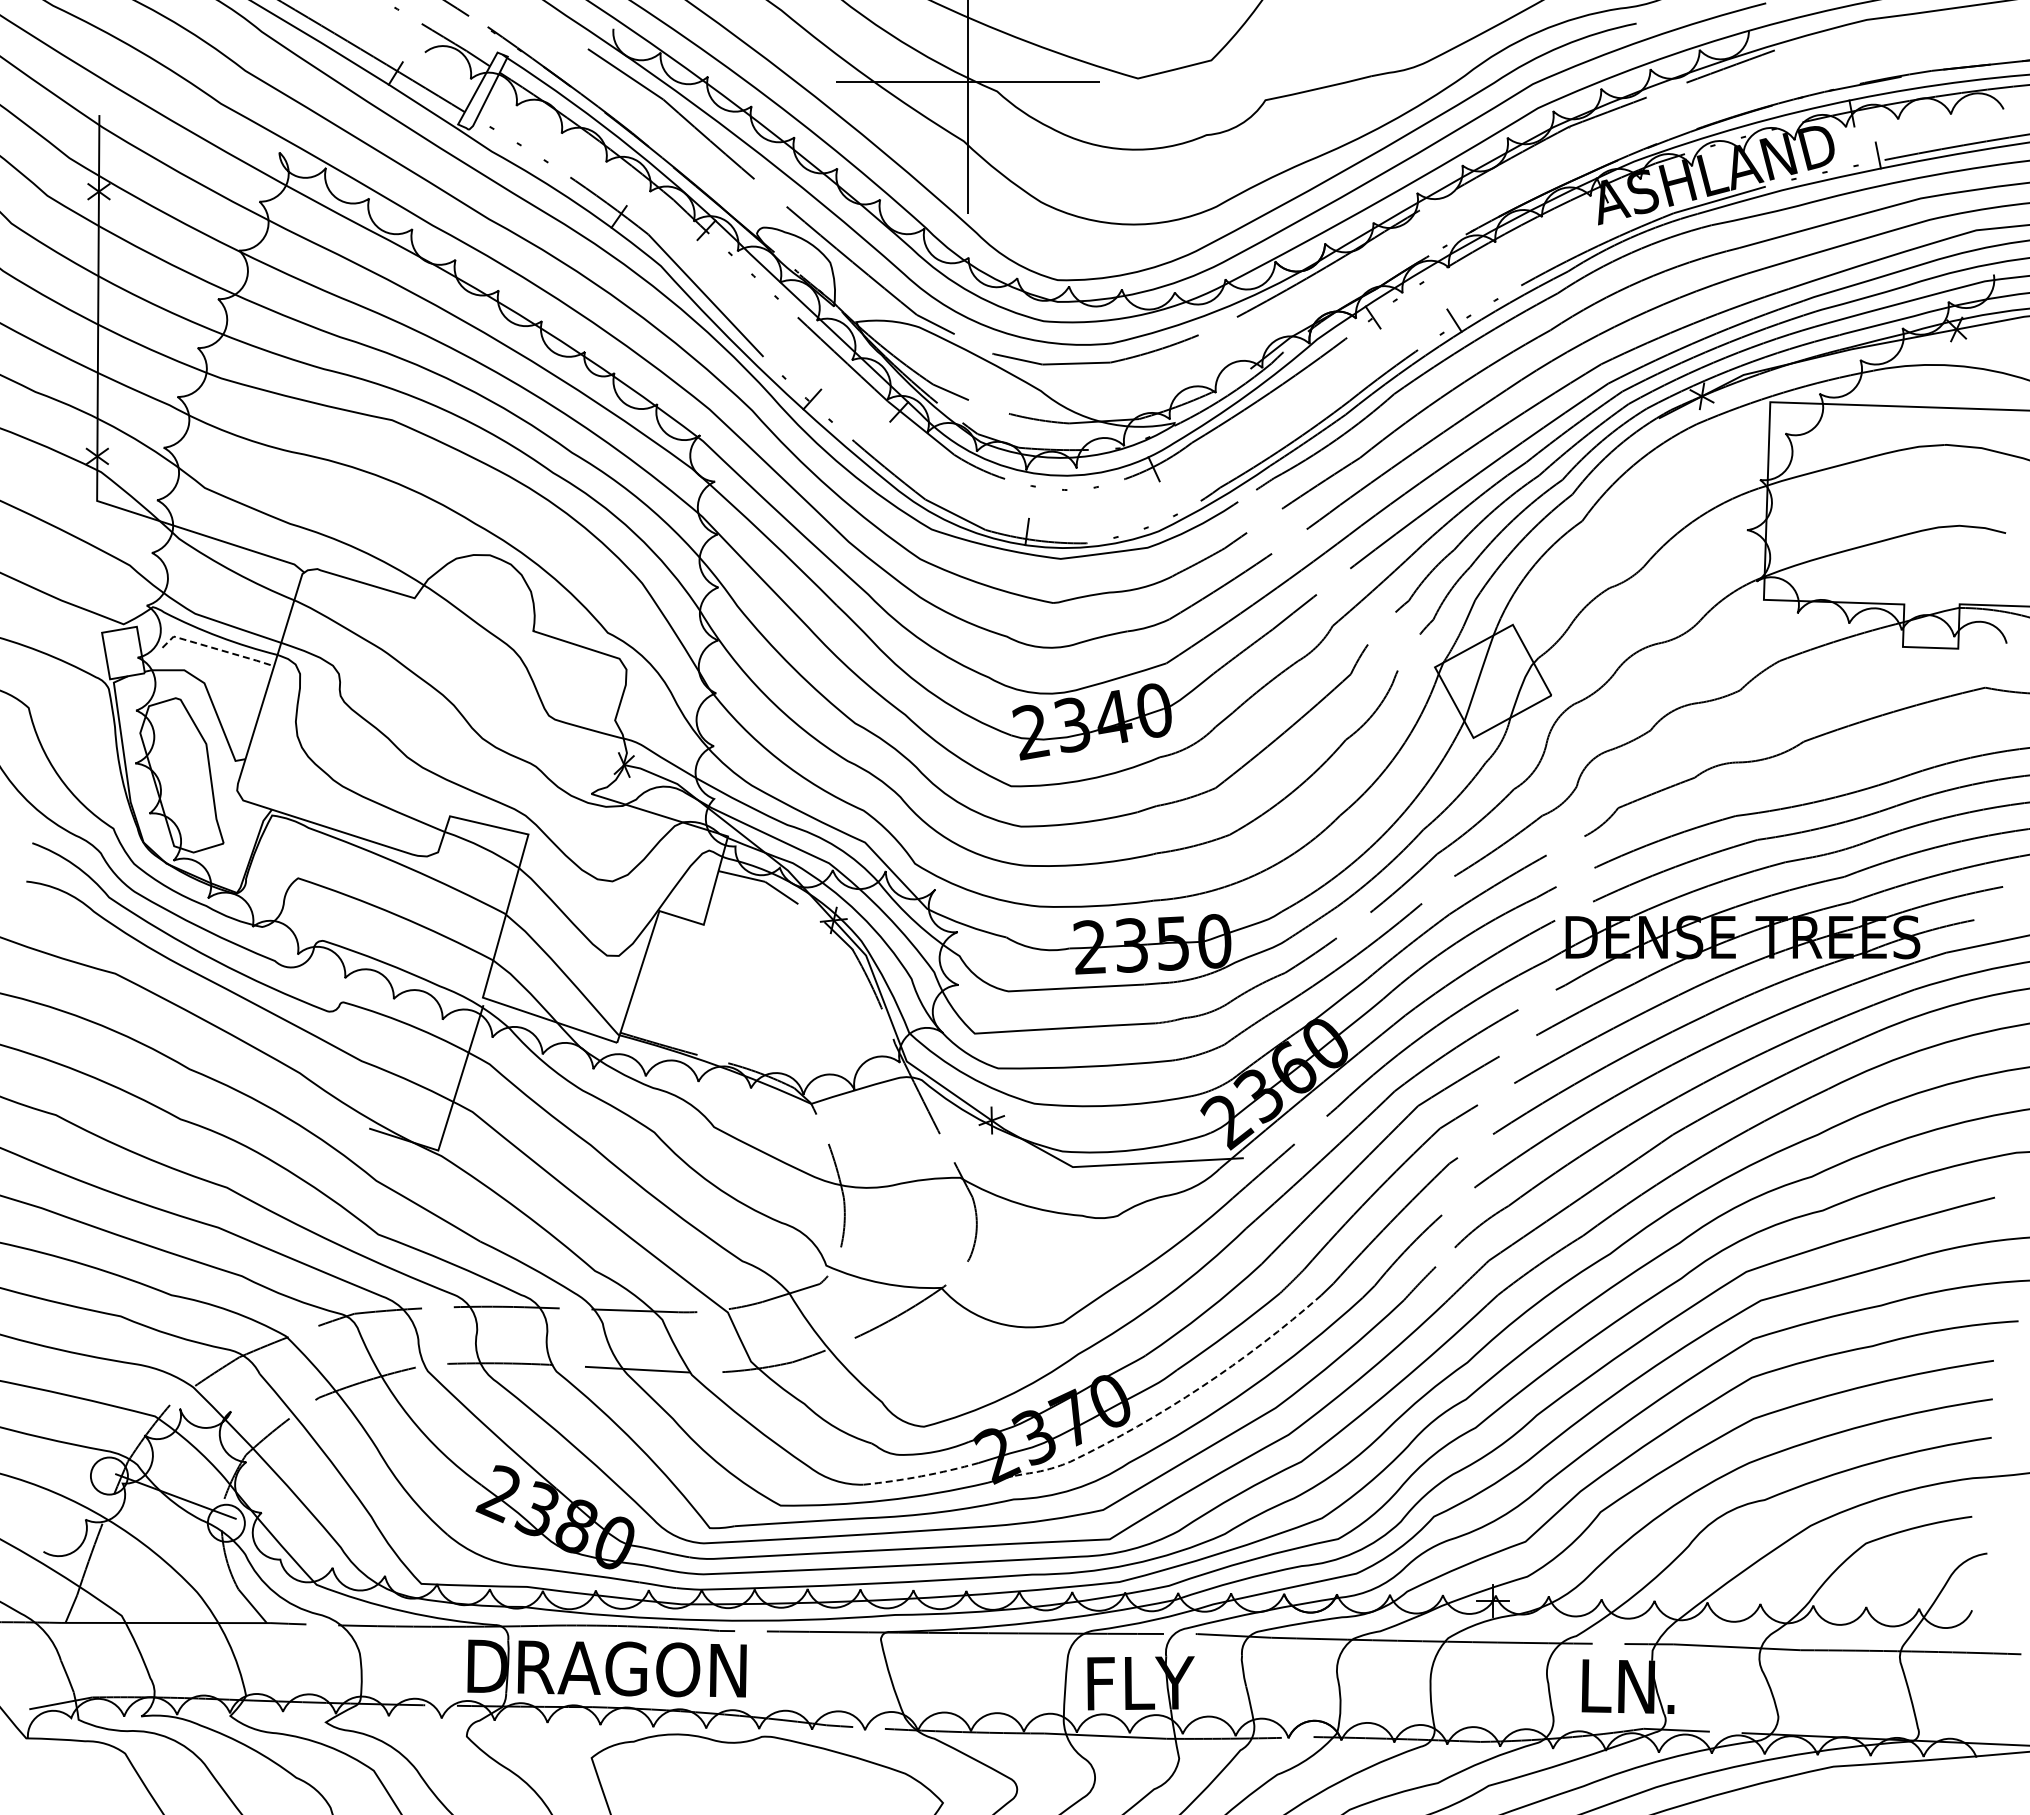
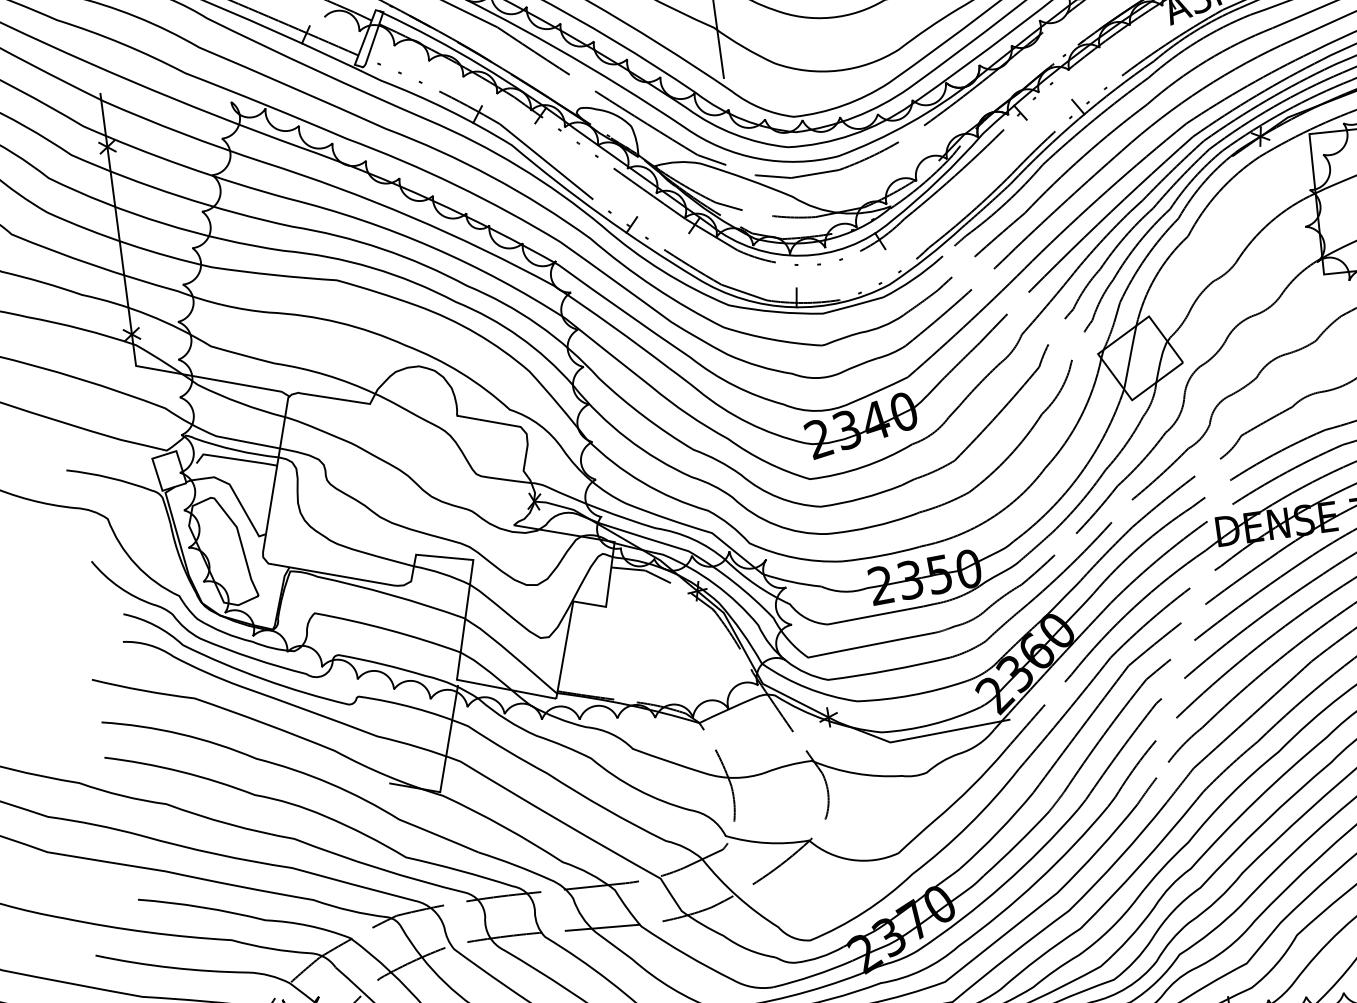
line: (216, 649) -> (234, 459), dashed -> solid
line: (1174, 1404) -> (985, 900), dashed -> solid
line: (921, 1476) -> (813, 975), dashed -> solid

